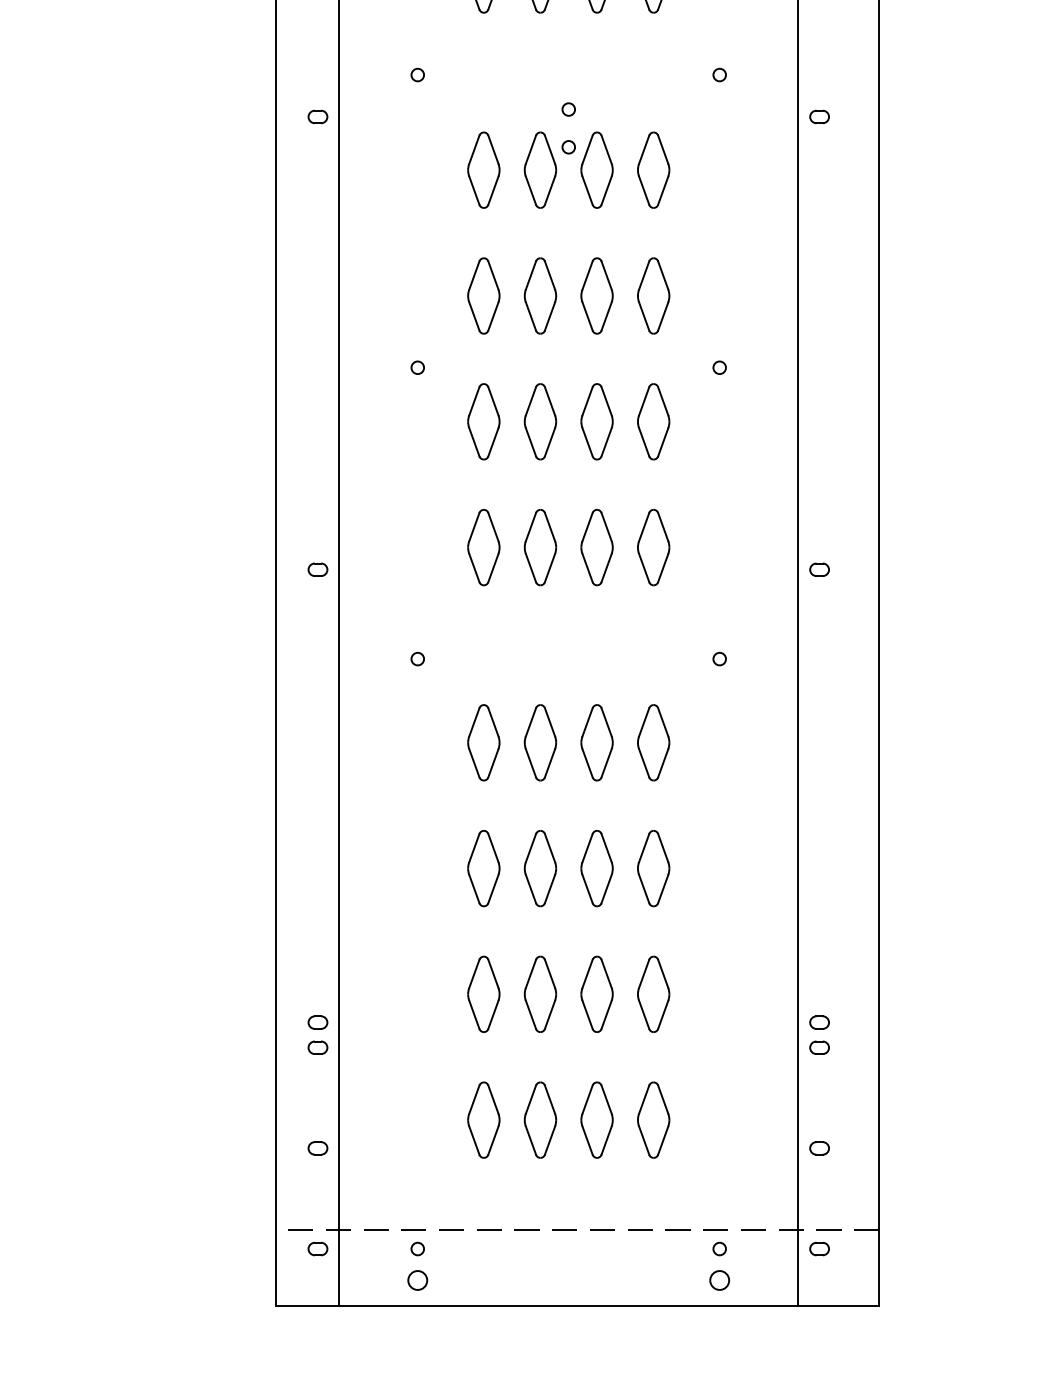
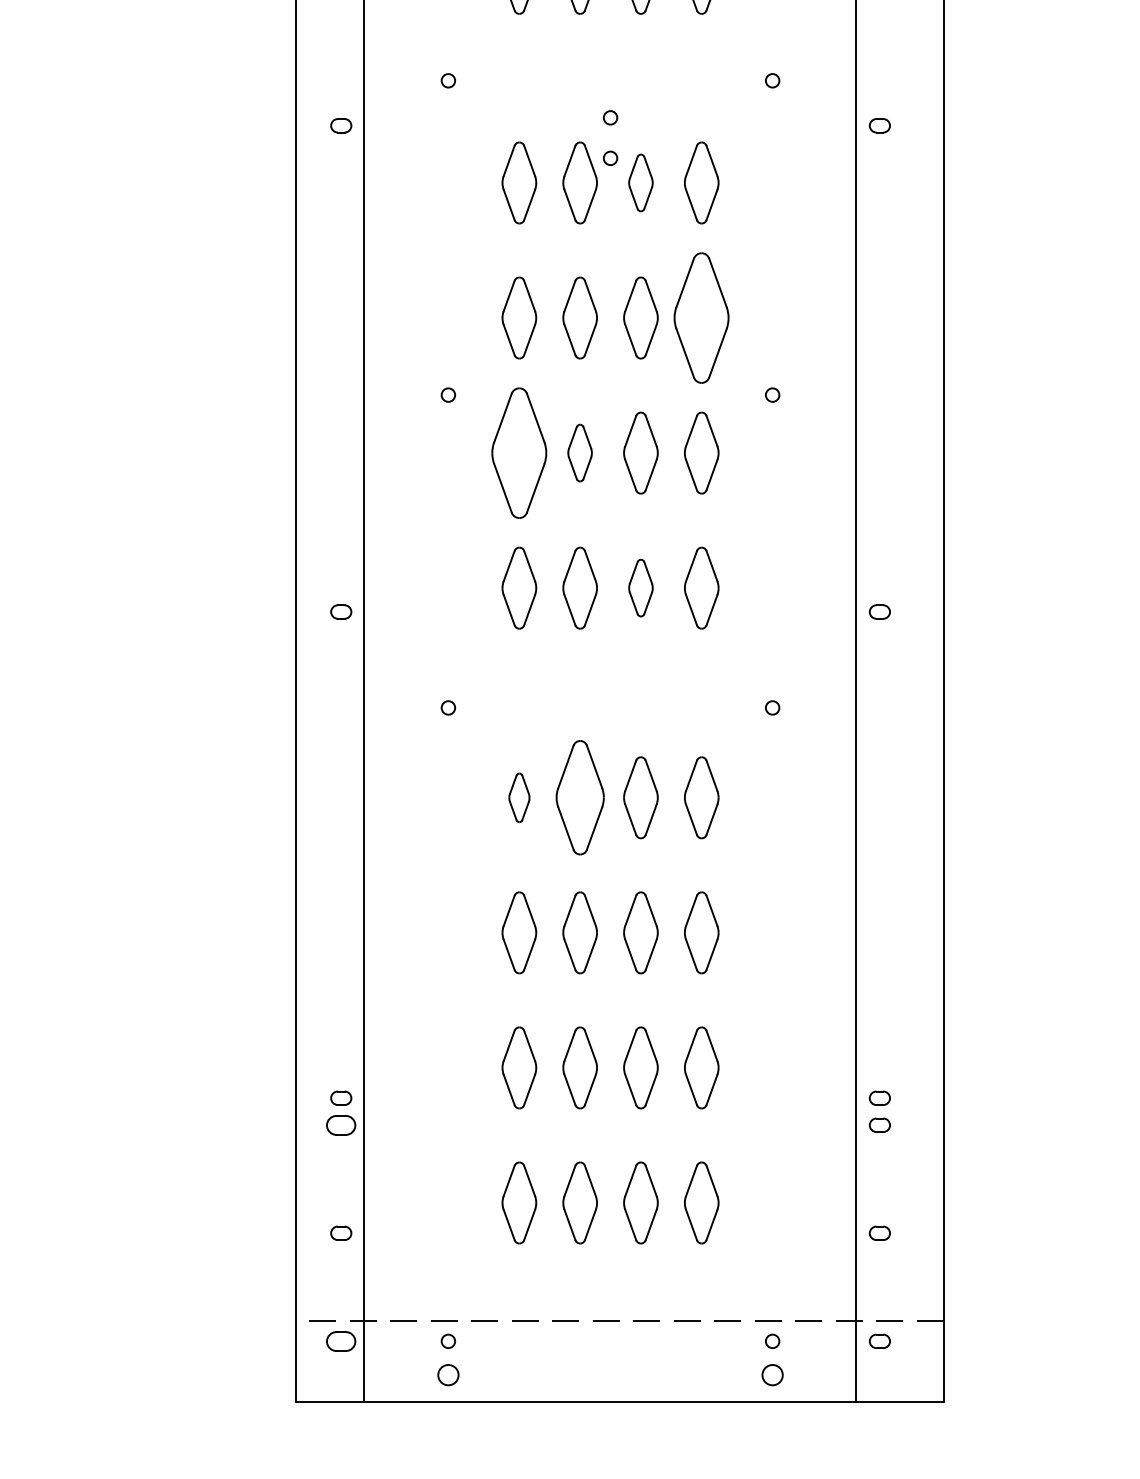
part: (596, 169) -> (640, 182), size x0.7
part: (653, 295) -> (701, 317), size x1.6
part: (483, 421) -> (519, 452), size x1.6
part: (539, 421) -> (579, 452), size x0.7
part: (596, 546) -> (640, 587), size x0.7
part: (483, 742) -> (519, 797), size x0.6
part: (539, 742) -> (579, 797), size x1.4
part: (318, 1047) -> (341, 1124), size x1.4
part: (318, 1248) -> (341, 1340), size x1.4

